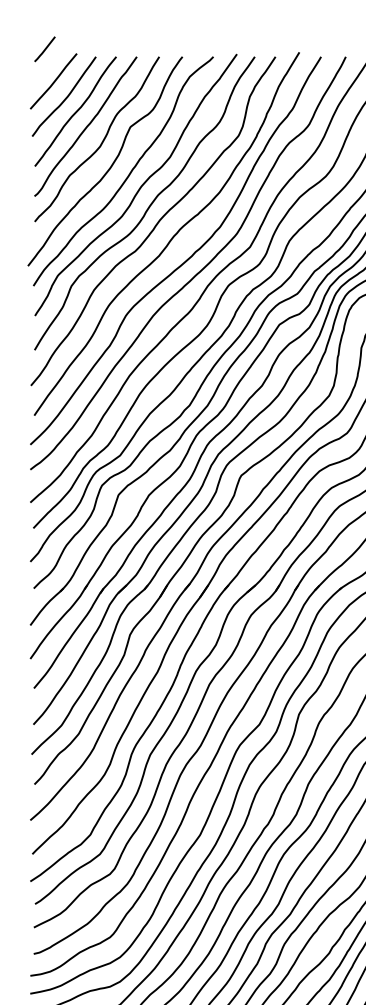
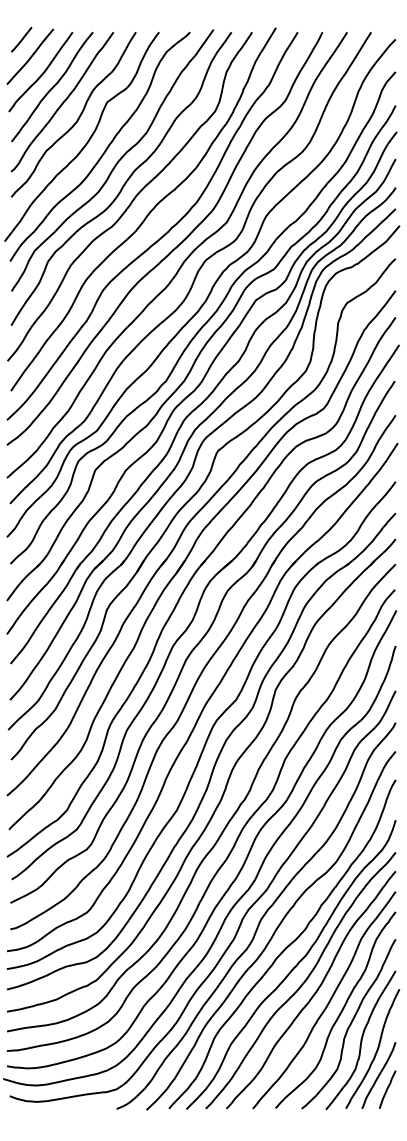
line: (44, 49) -> (21, 39), moved

